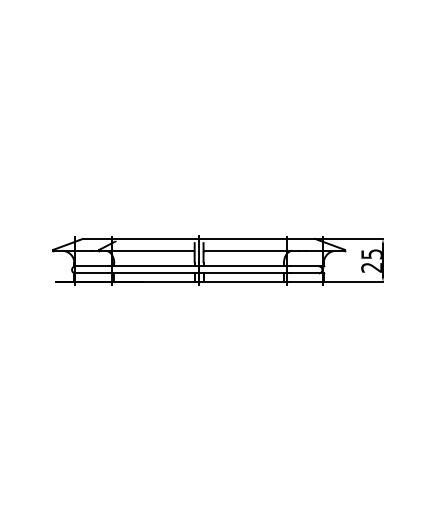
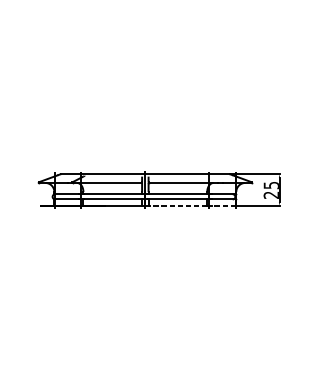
line: (243, 282) -> (177, 206), solid -> dashed
line: (305, 282) -> (222, 206), solid -> dashed

